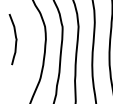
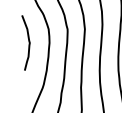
curve: (15, 39) -> (28, 42), moved

